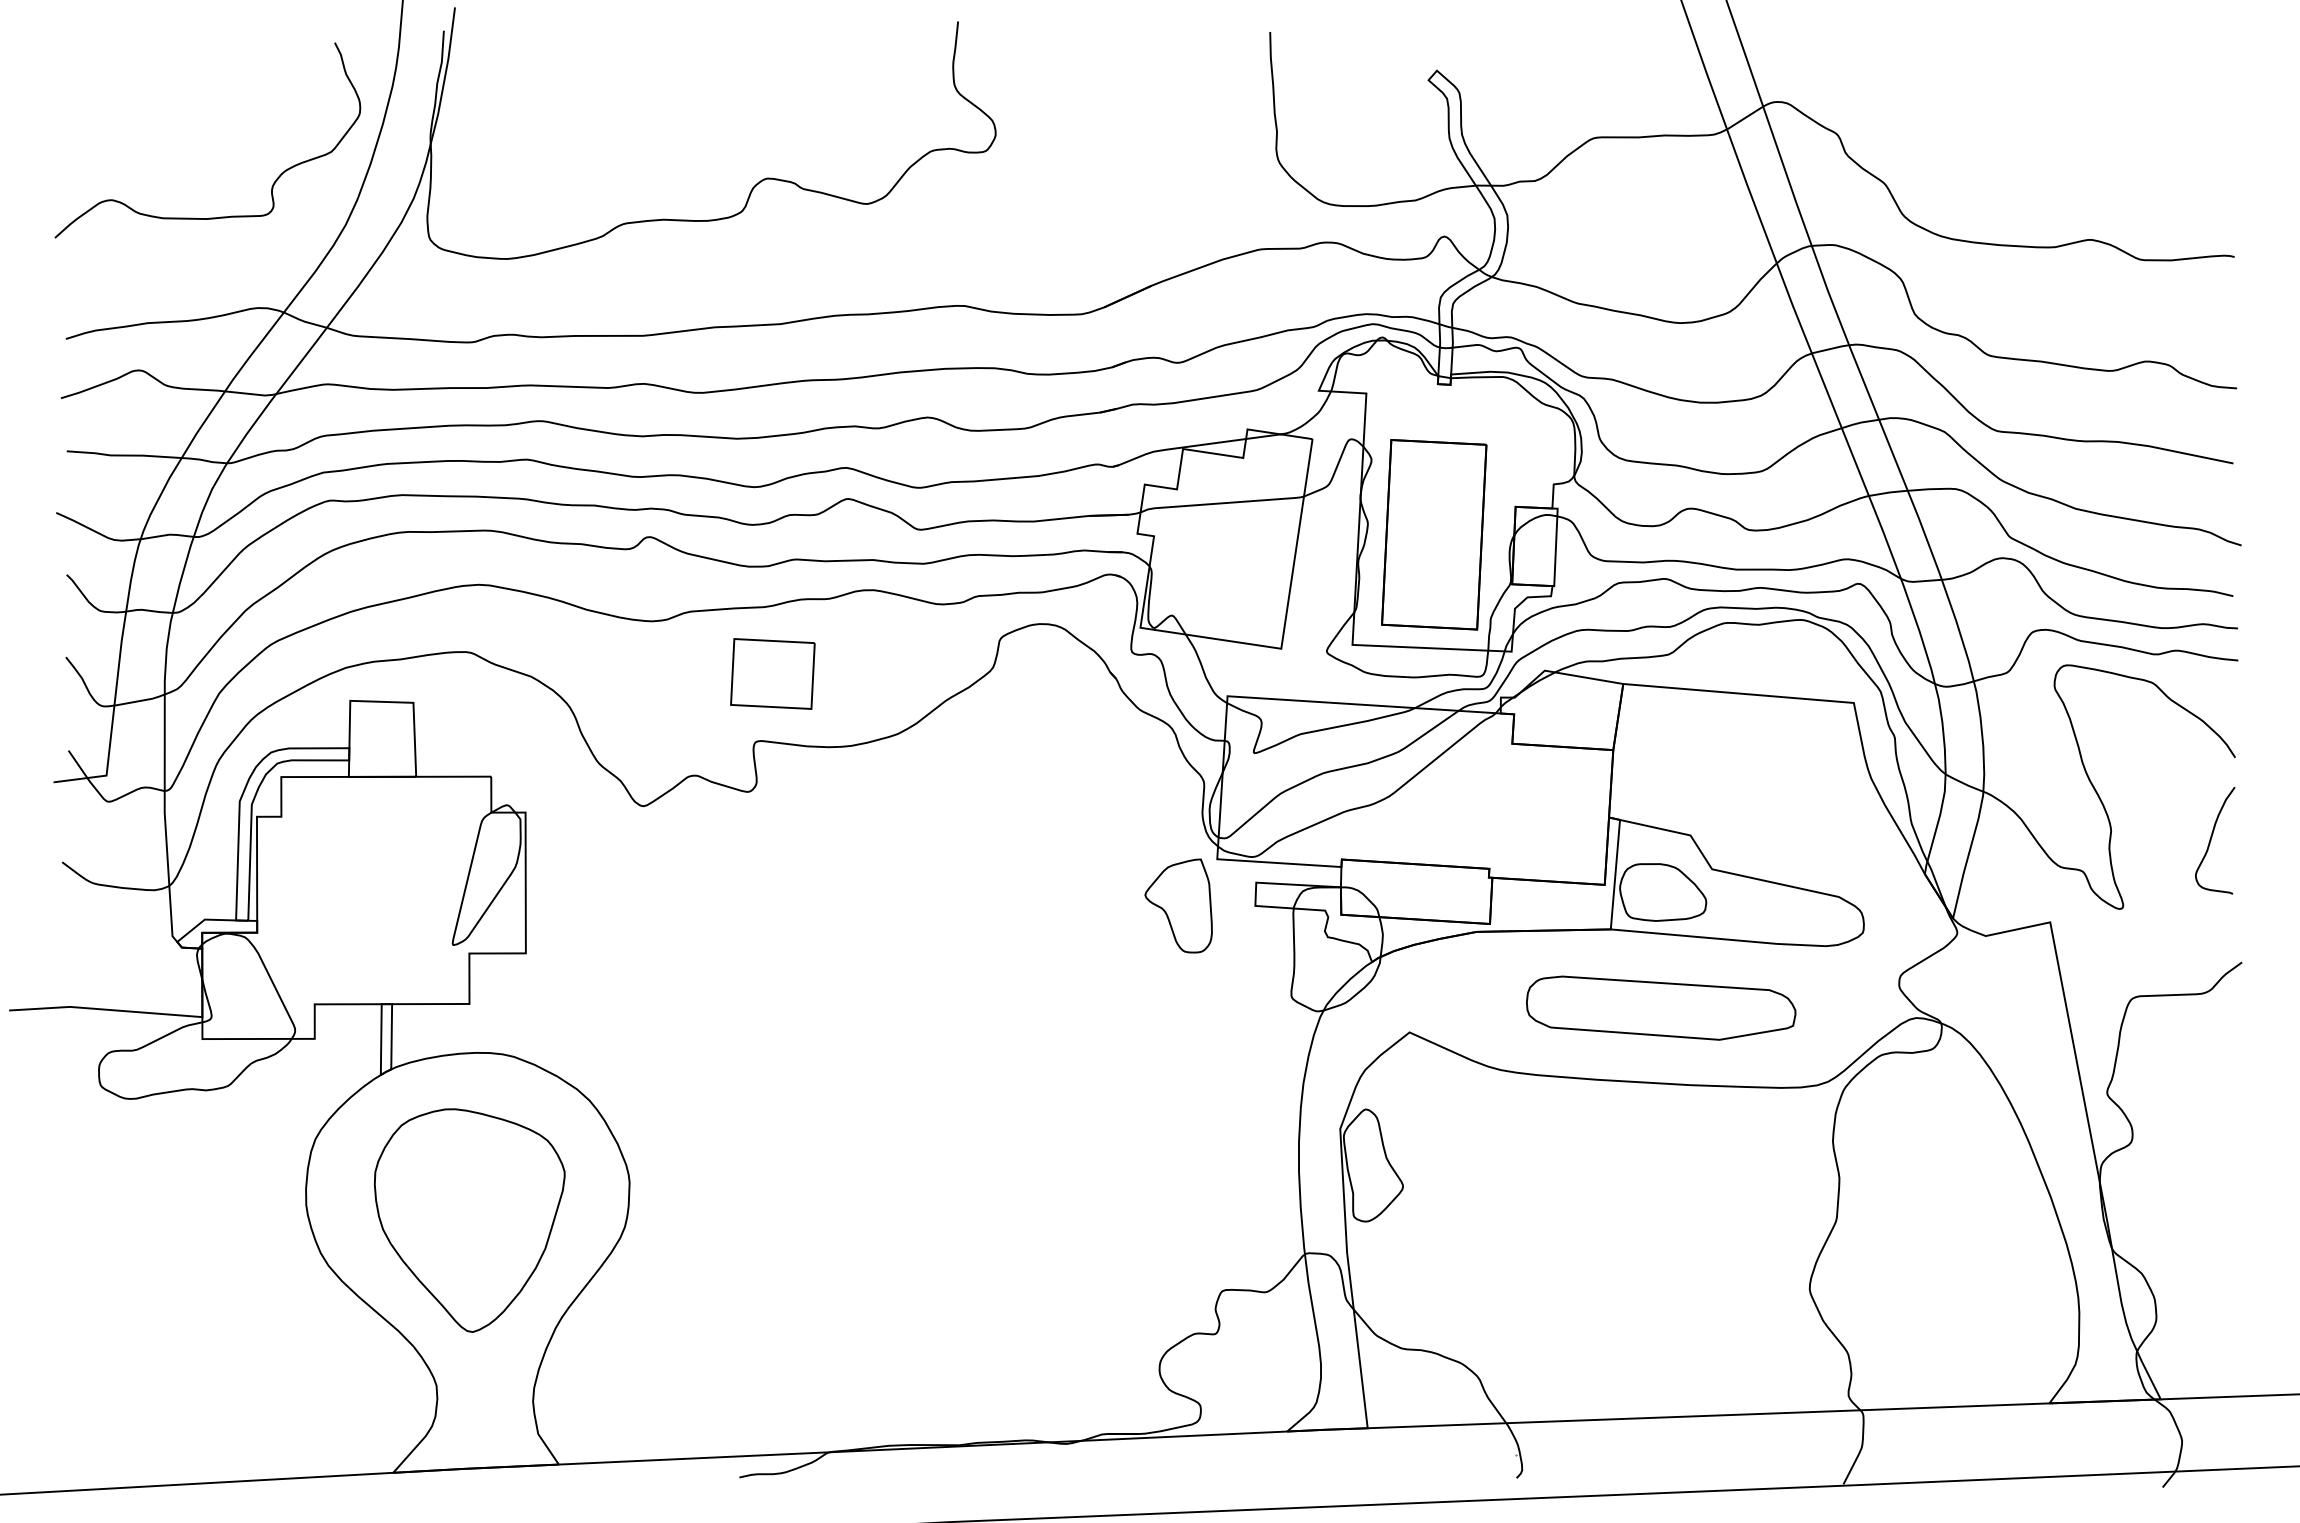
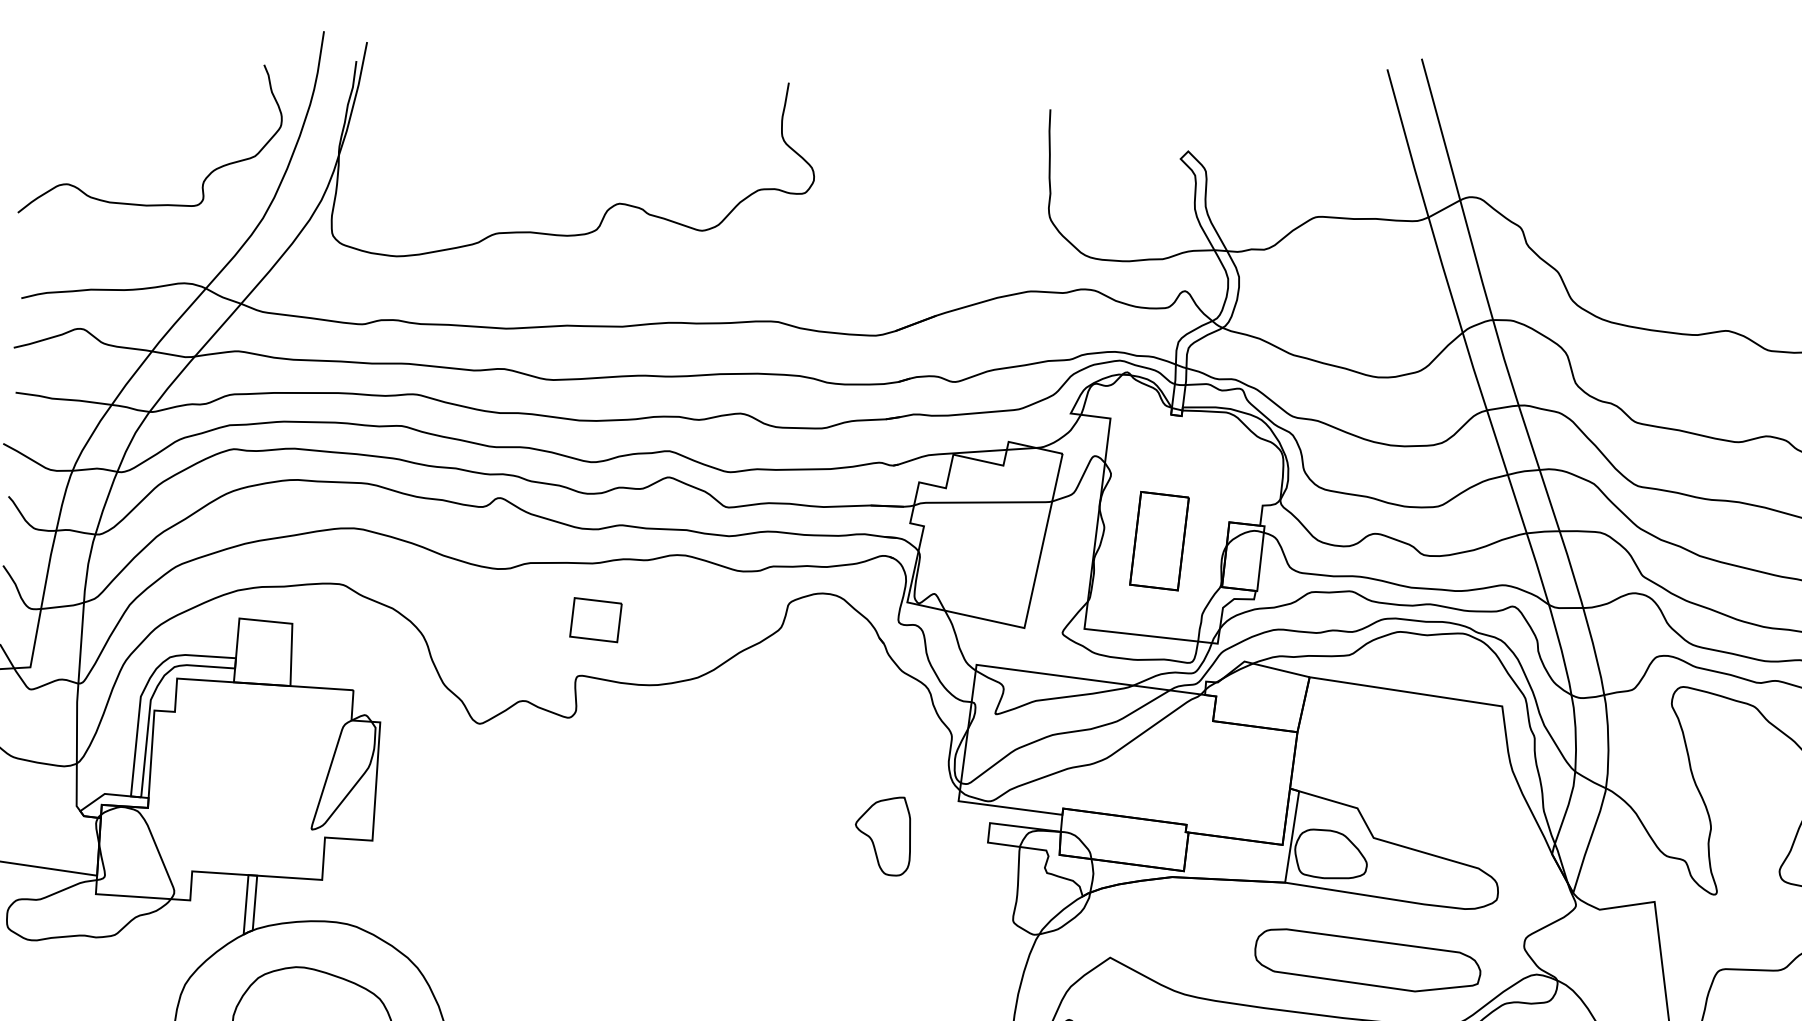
part: (1434, 534) -> (1159, 540), size x0.6
part: (772, 673) -> (595, 619), size x0.7
part: (1178, 905) -> (883, 835), moved
part: (1661, 1007) -> (1368, 960), moved

